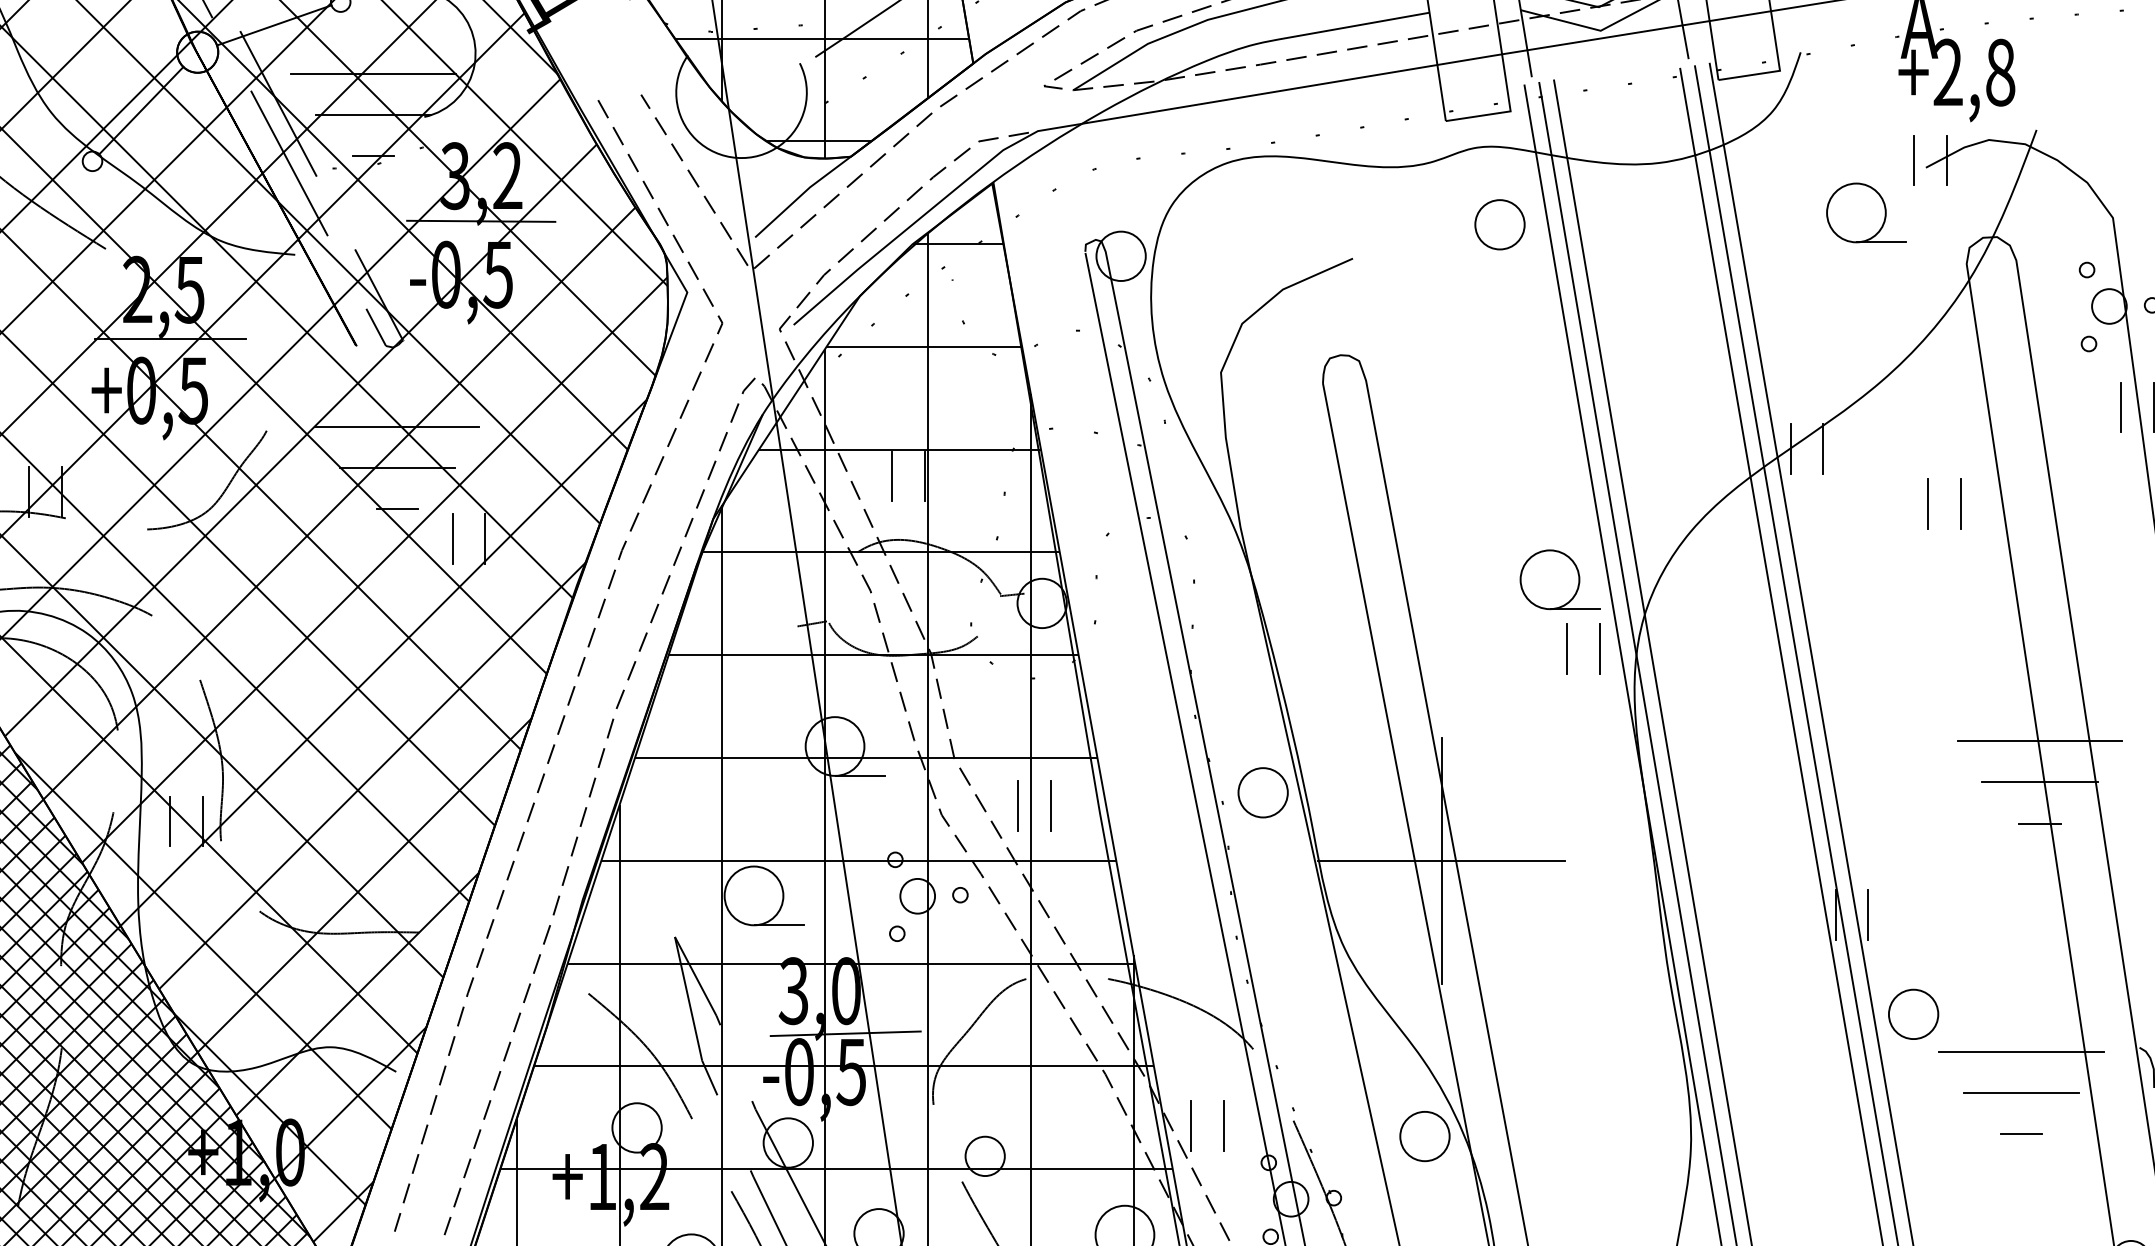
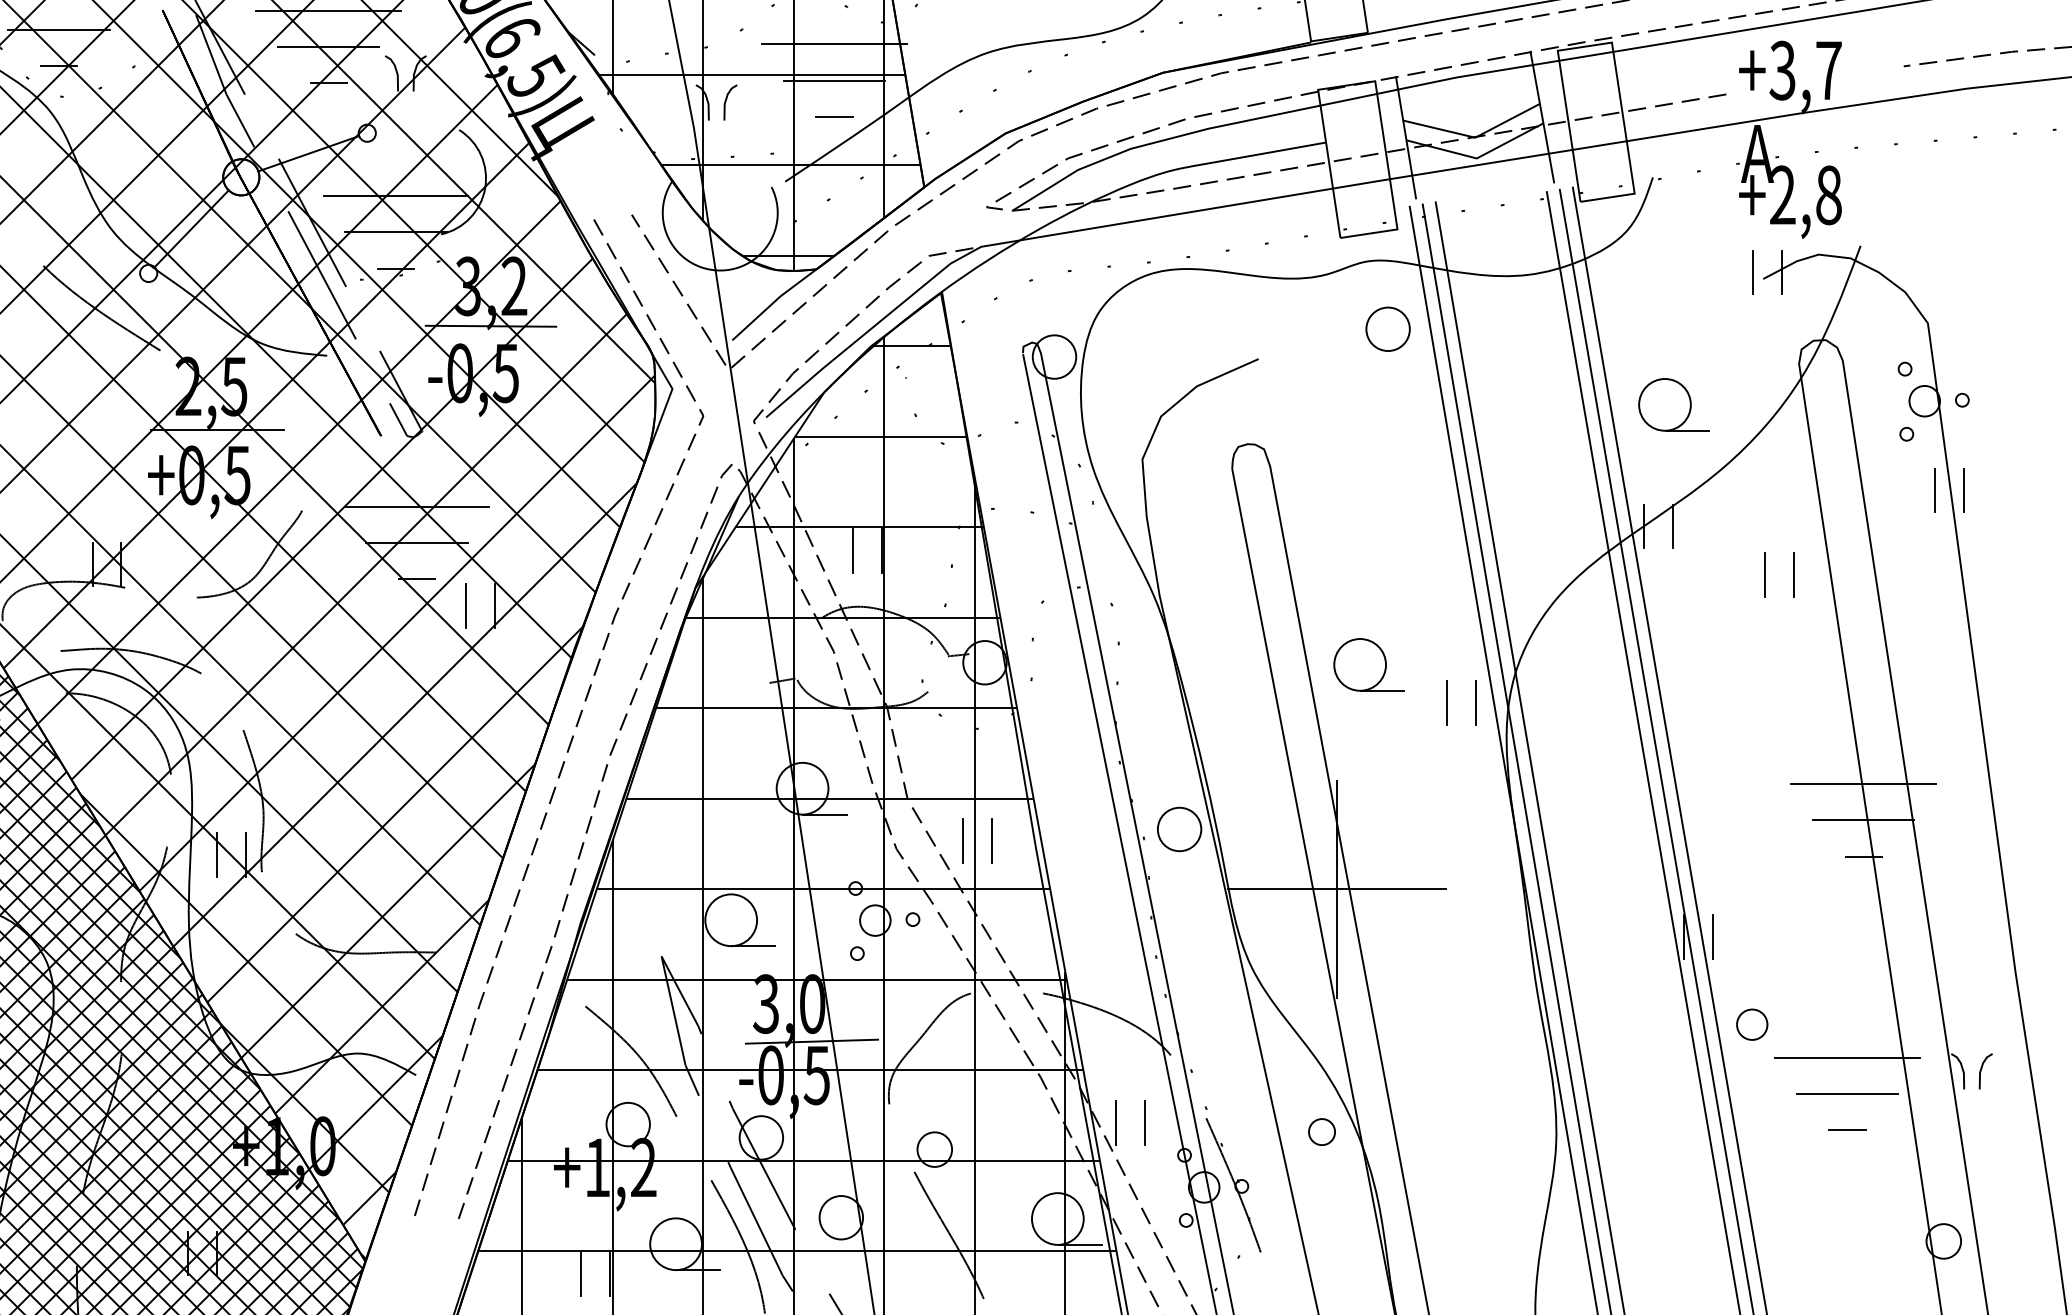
part: (1866, 212) -> (1673, 404), moved
part: (1559, 579) -> (1368, 664), moved
part: (1912, 1014) -> (1751, 1024), size x0.7
part: (1424, 1135) -> (1321, 1131), size x0.6

